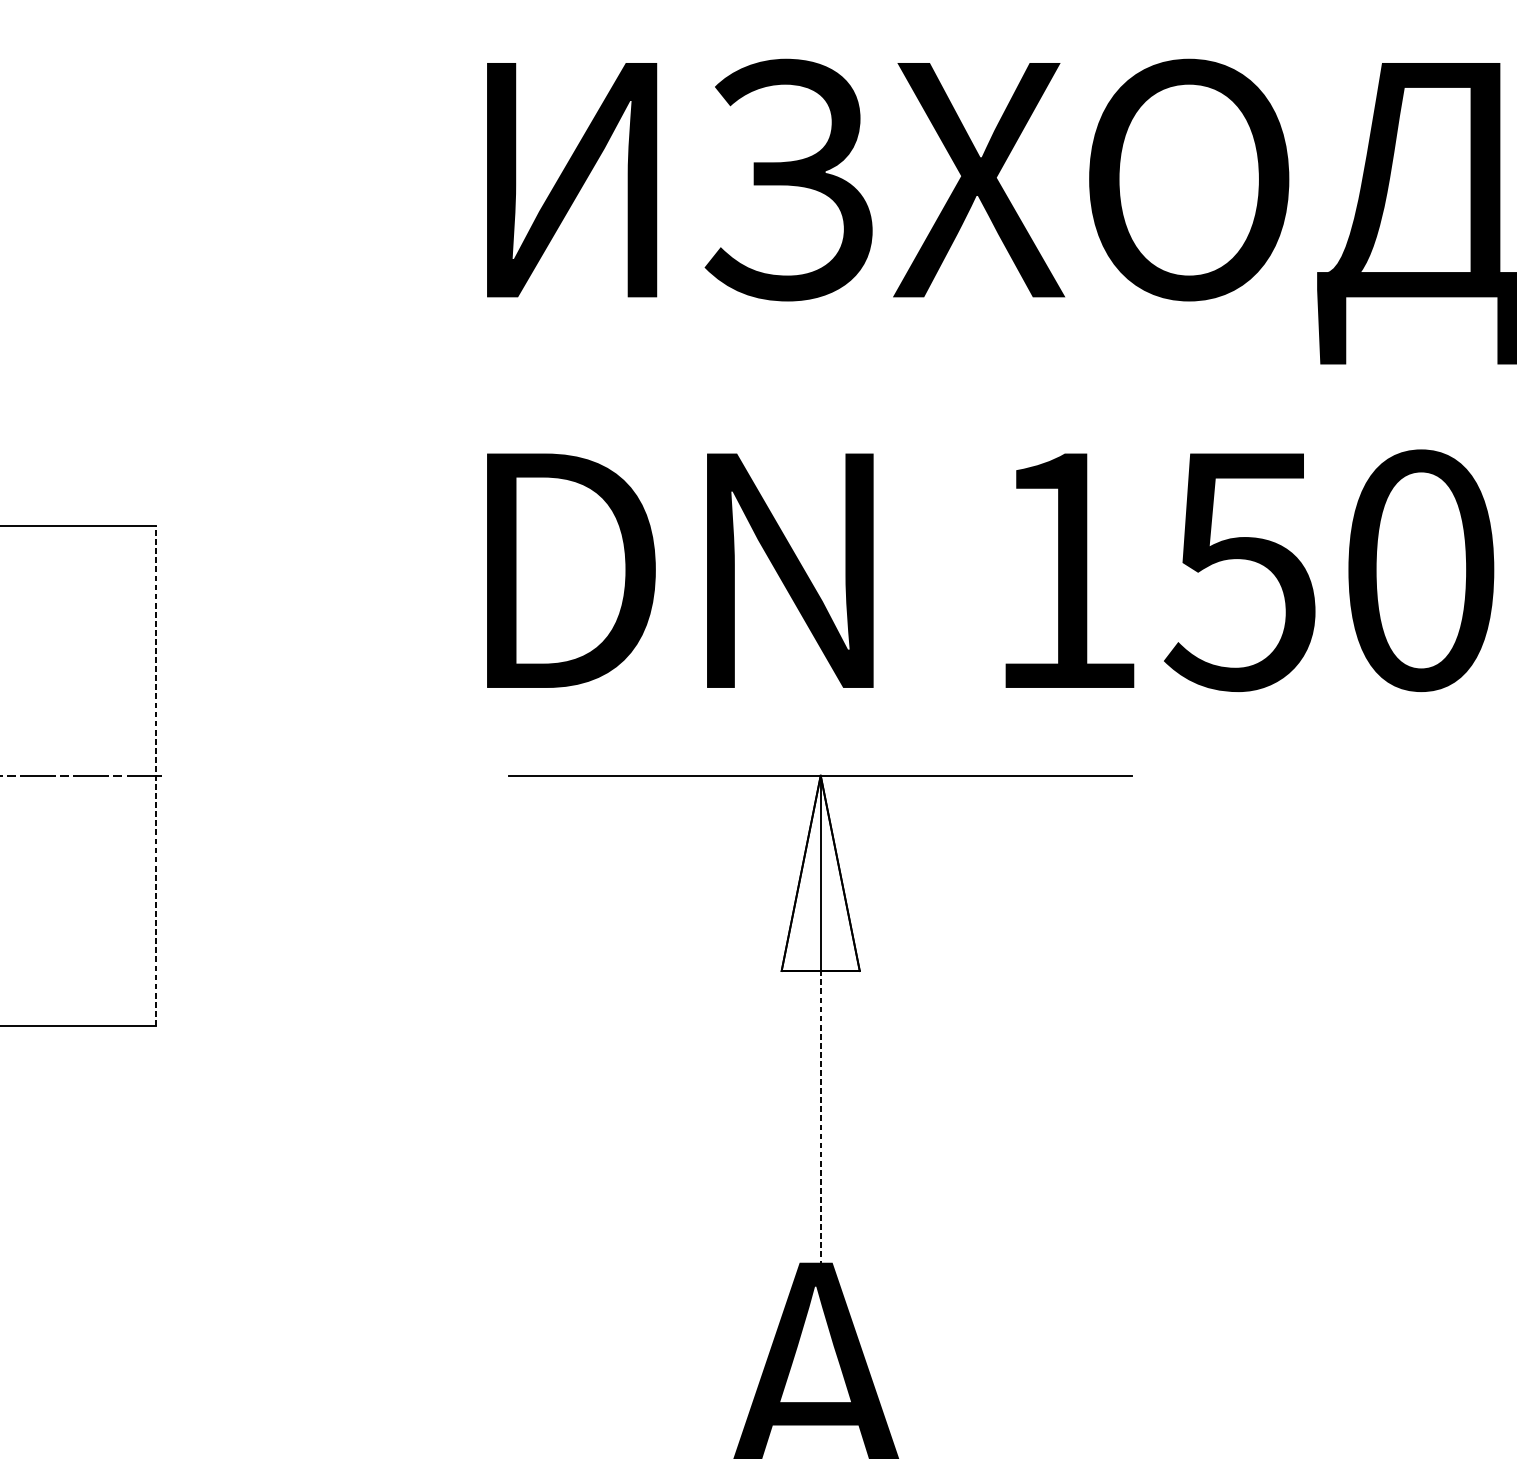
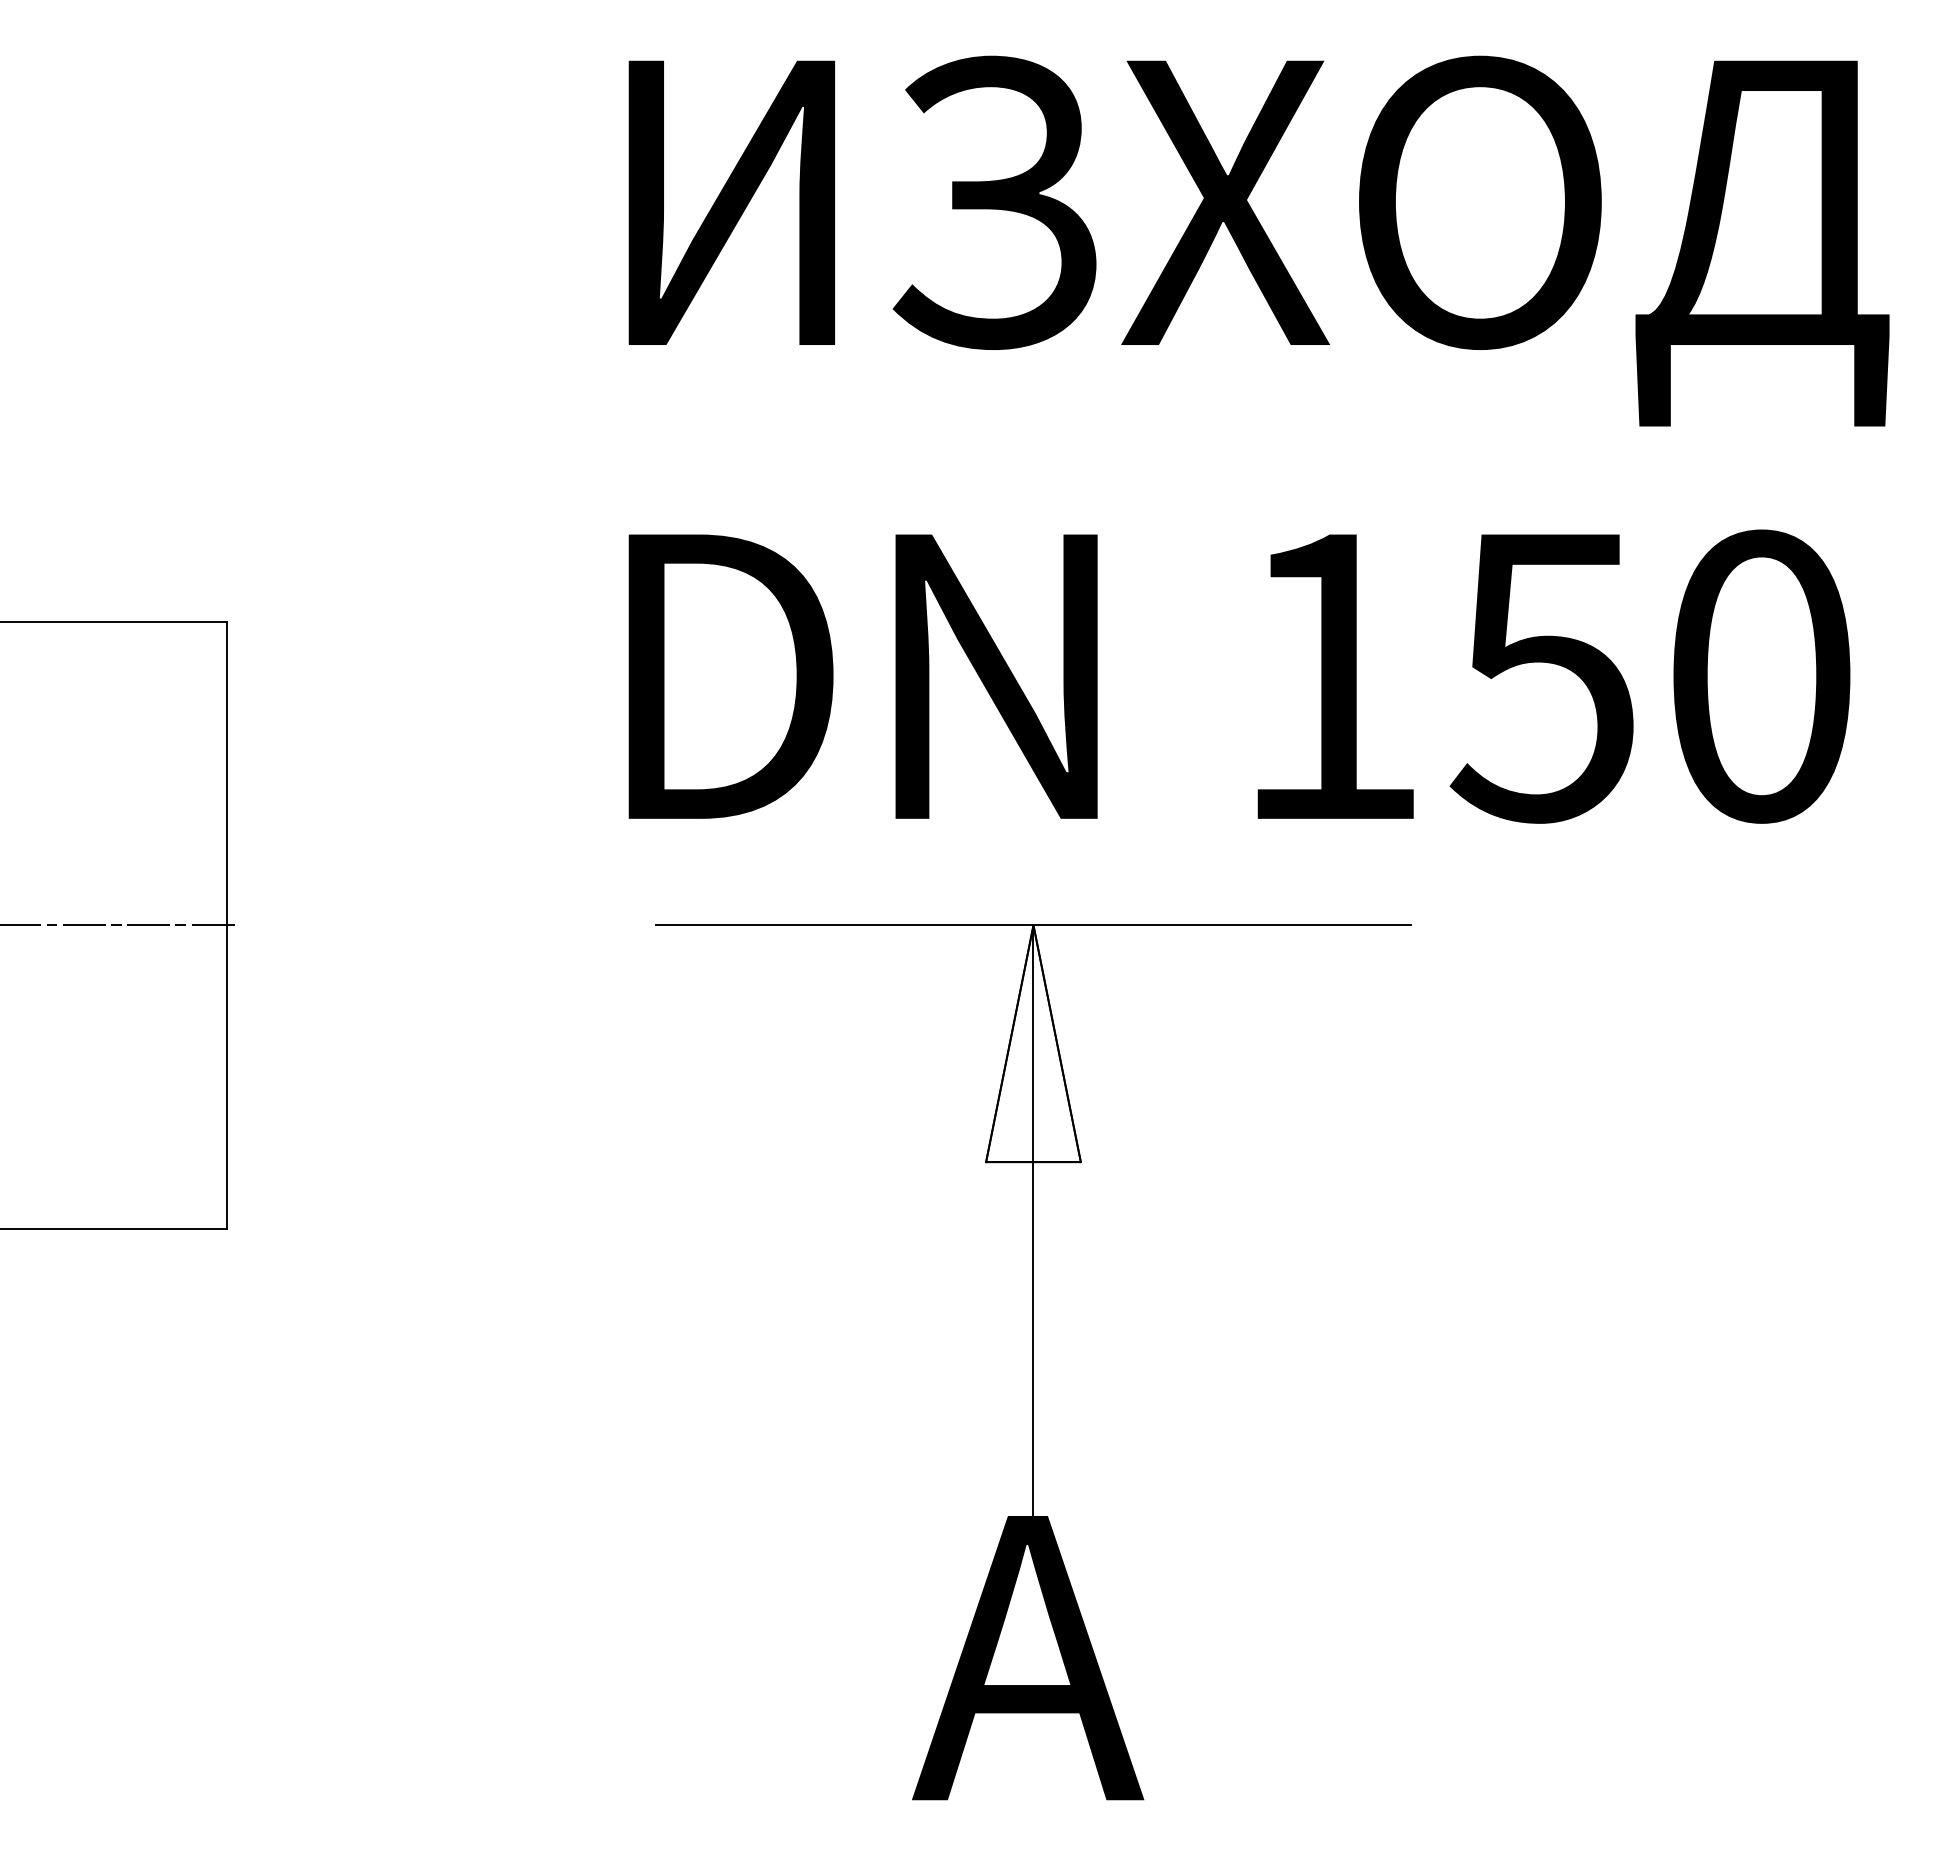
line: (156, 775) -> (227, 924), dashed -> solid
line: (820, 1123) -> (1033, 1346), dashed -> solid

